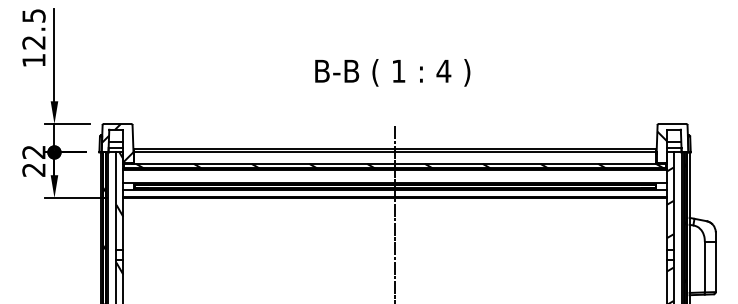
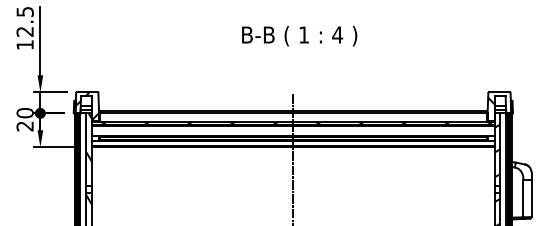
text: (392, 73) -> (299, 36), moved
text: (33, 152) -> (24, 113), 22 -> 20

